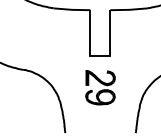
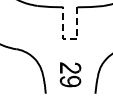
line: (98, 55) -> (69, 39), solid -> dashed
part: (100, 87) -> (70, 74), moved

